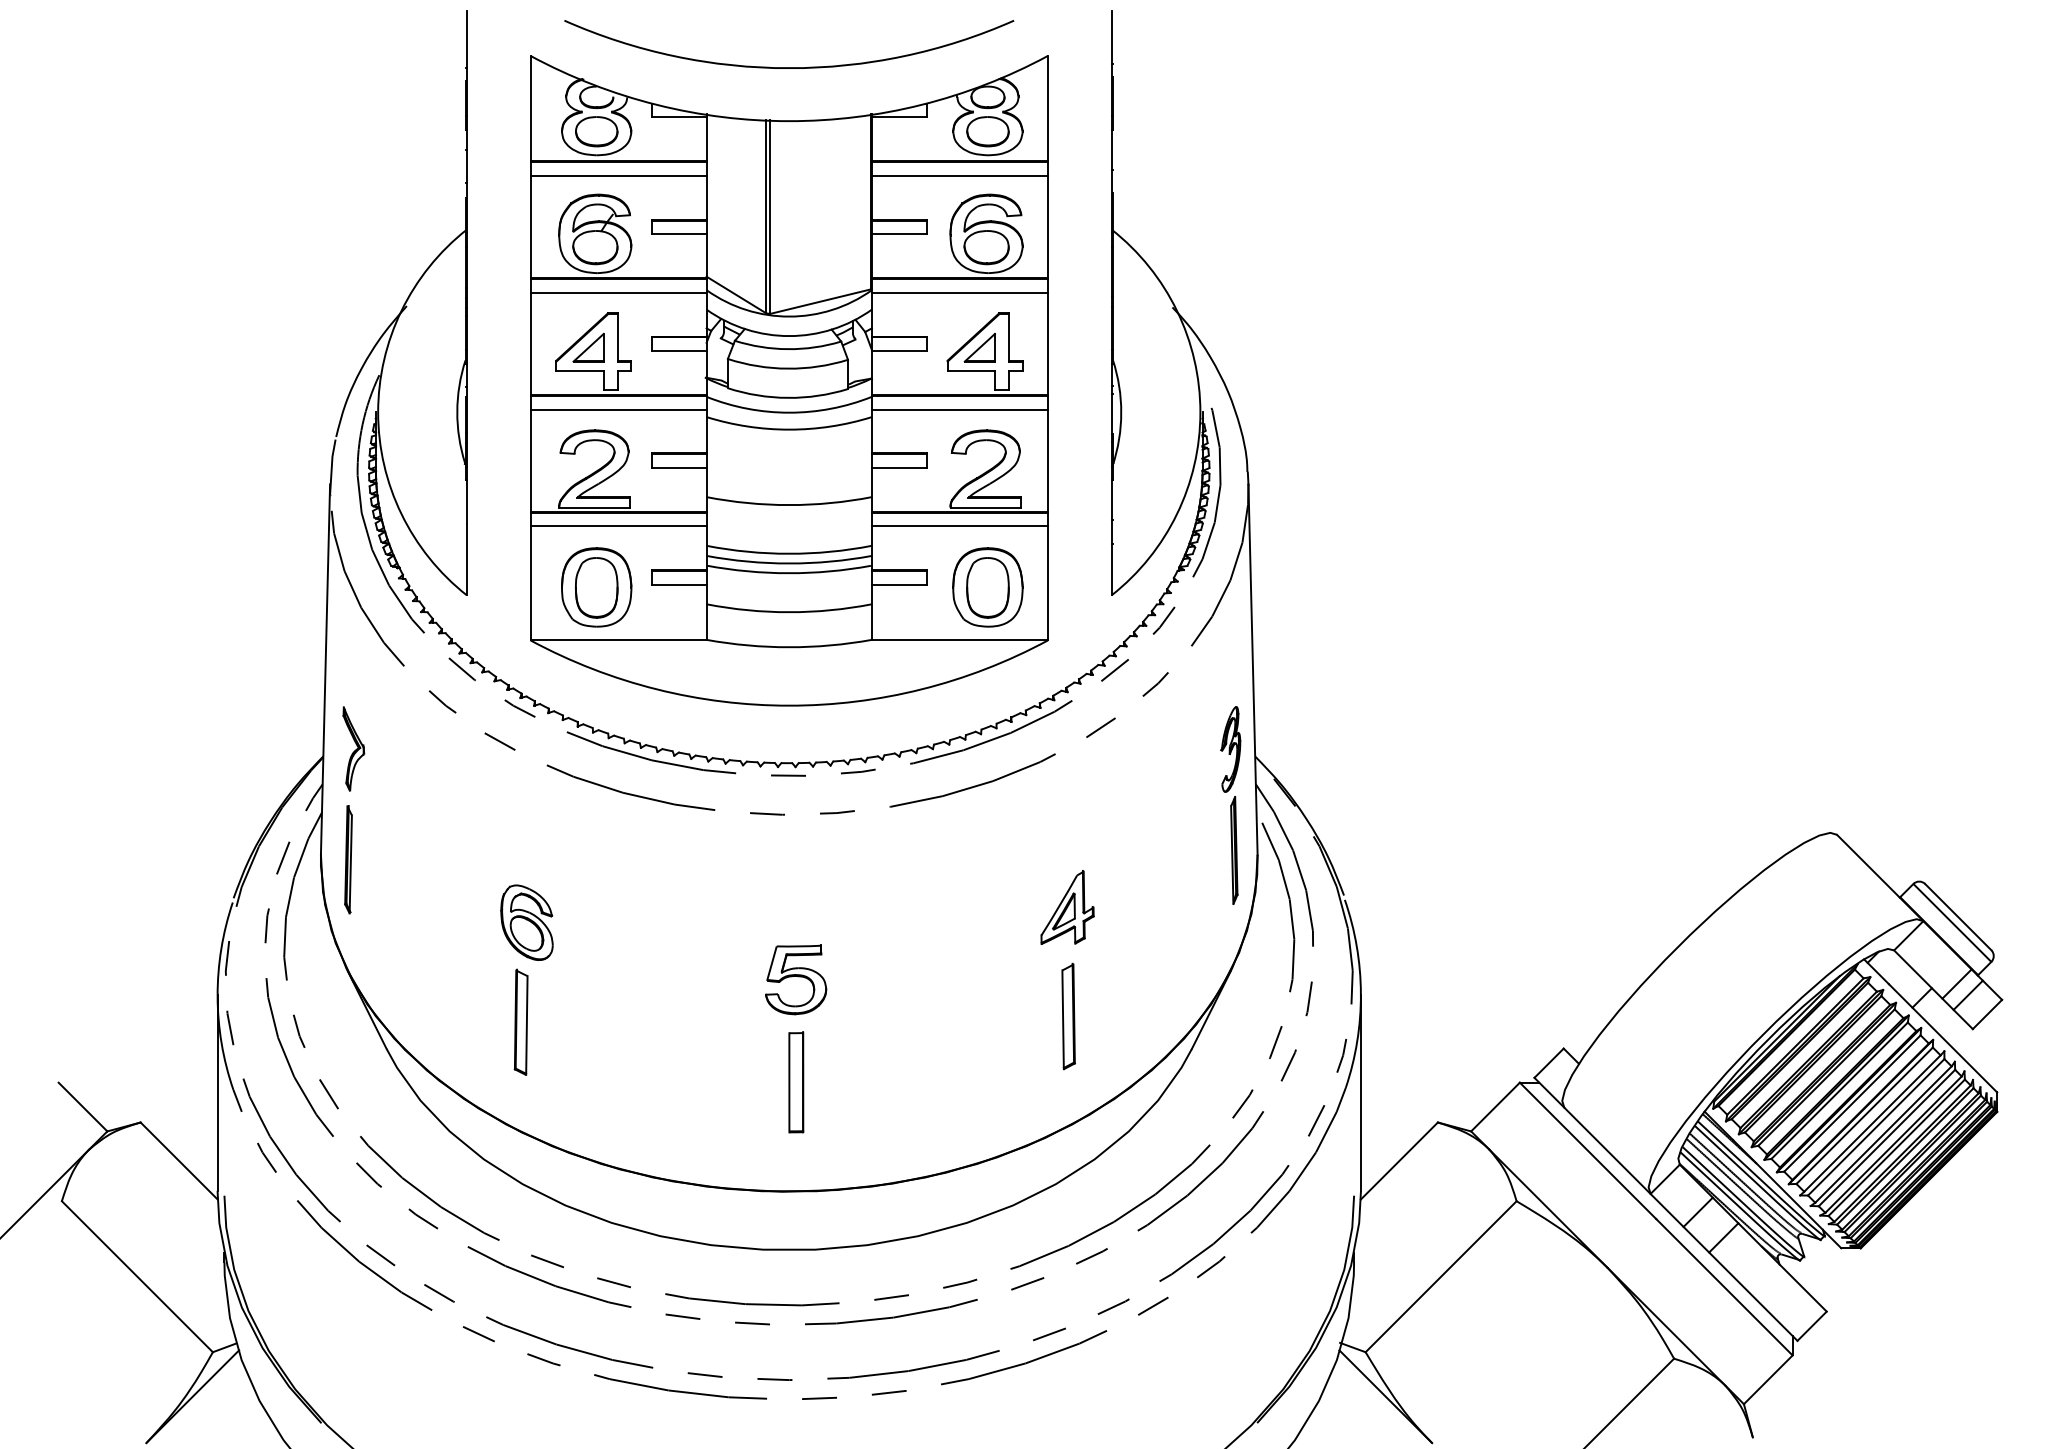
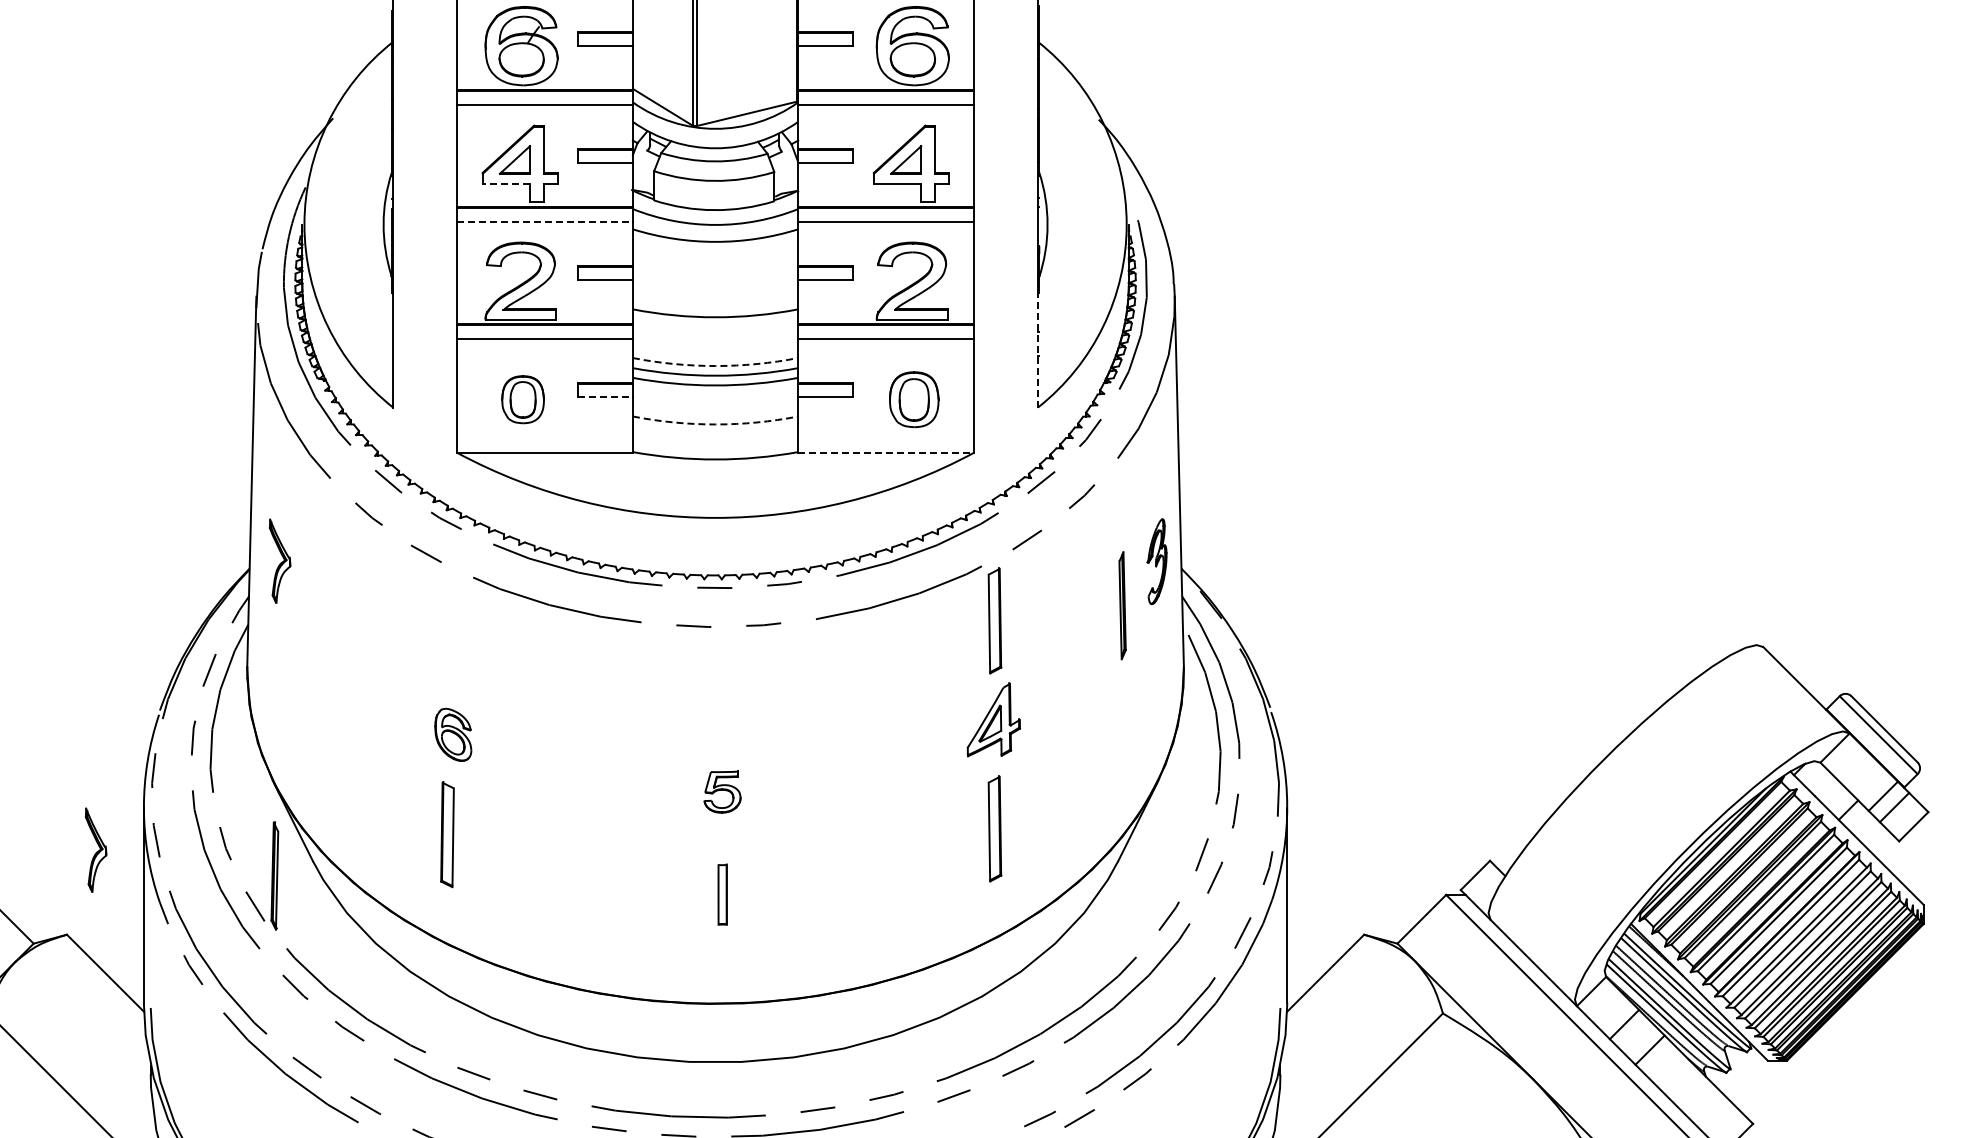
line: (580, 371) -> (506, 183), solid -> dashed
line: (618, 409) -> (544, 221), solid -> dashed
line: (1111, 537) -> (1037, 349), solid -> dashed
arc: (789, 553) -> (715, 365), solid -> dashed
line: (679, 584) -> (605, 396), solid -> dashed
part: (596, 587) -> (522, 399), size x0.6
part: (987, 587) -> (913, 399), size x0.7
arc: (789, 612) -> (715, 424), solid -> dashed
line: (959, 640) -> (885, 452), solid -> dashed
part: (1068, 808) -> (994, 620), added
part: (1234, 850) -> (1122, 605), moved
part: (348, 859) -> (274, 875), moved
part: (526, 922) -> (452, 734), size x0.7
part: (796, 979) -> (722, 791), size x0.6
part: (169, 1037) -> (95, 849), added
part: (796, 1082) -> (722, 894), size x0.6

